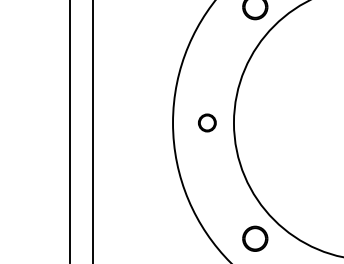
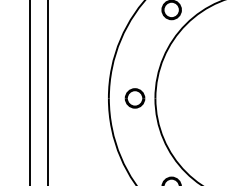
part: (207, 122) -> (135, 98), size x1.43

